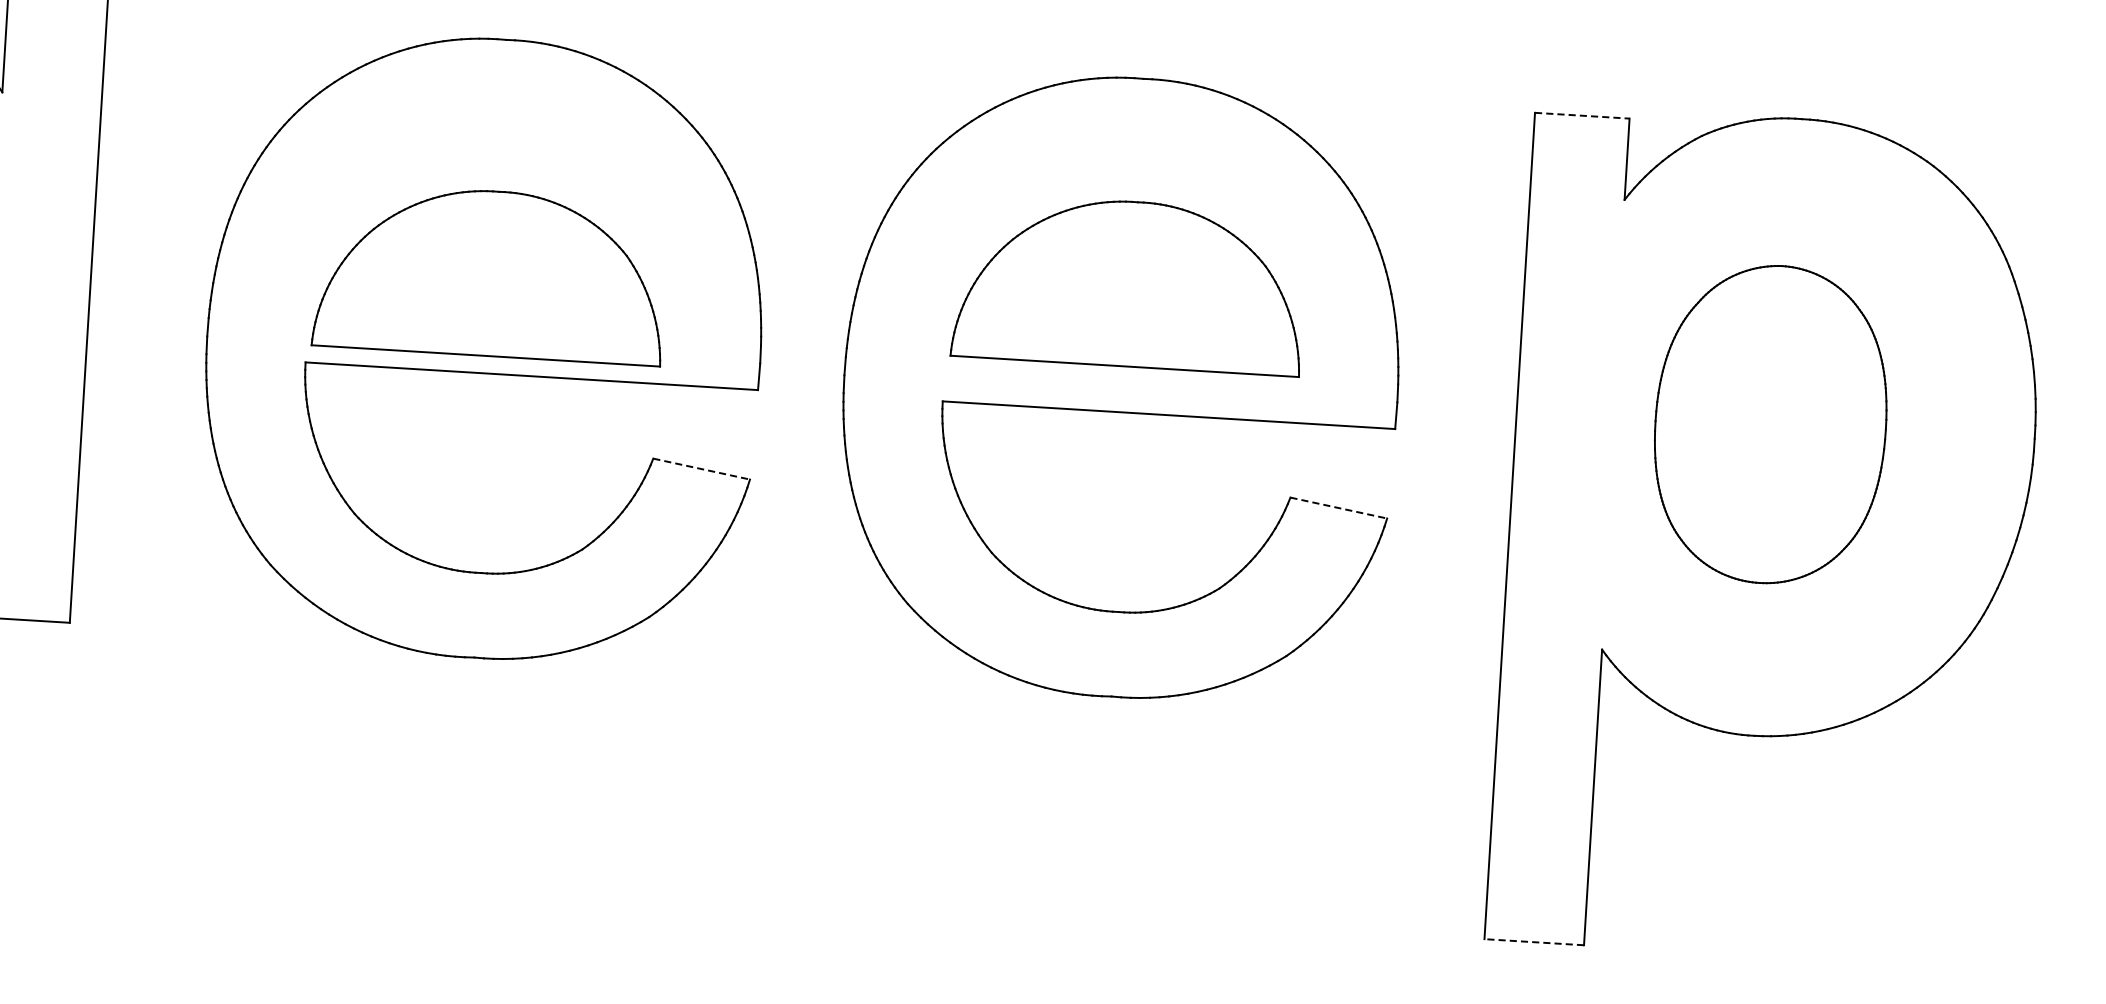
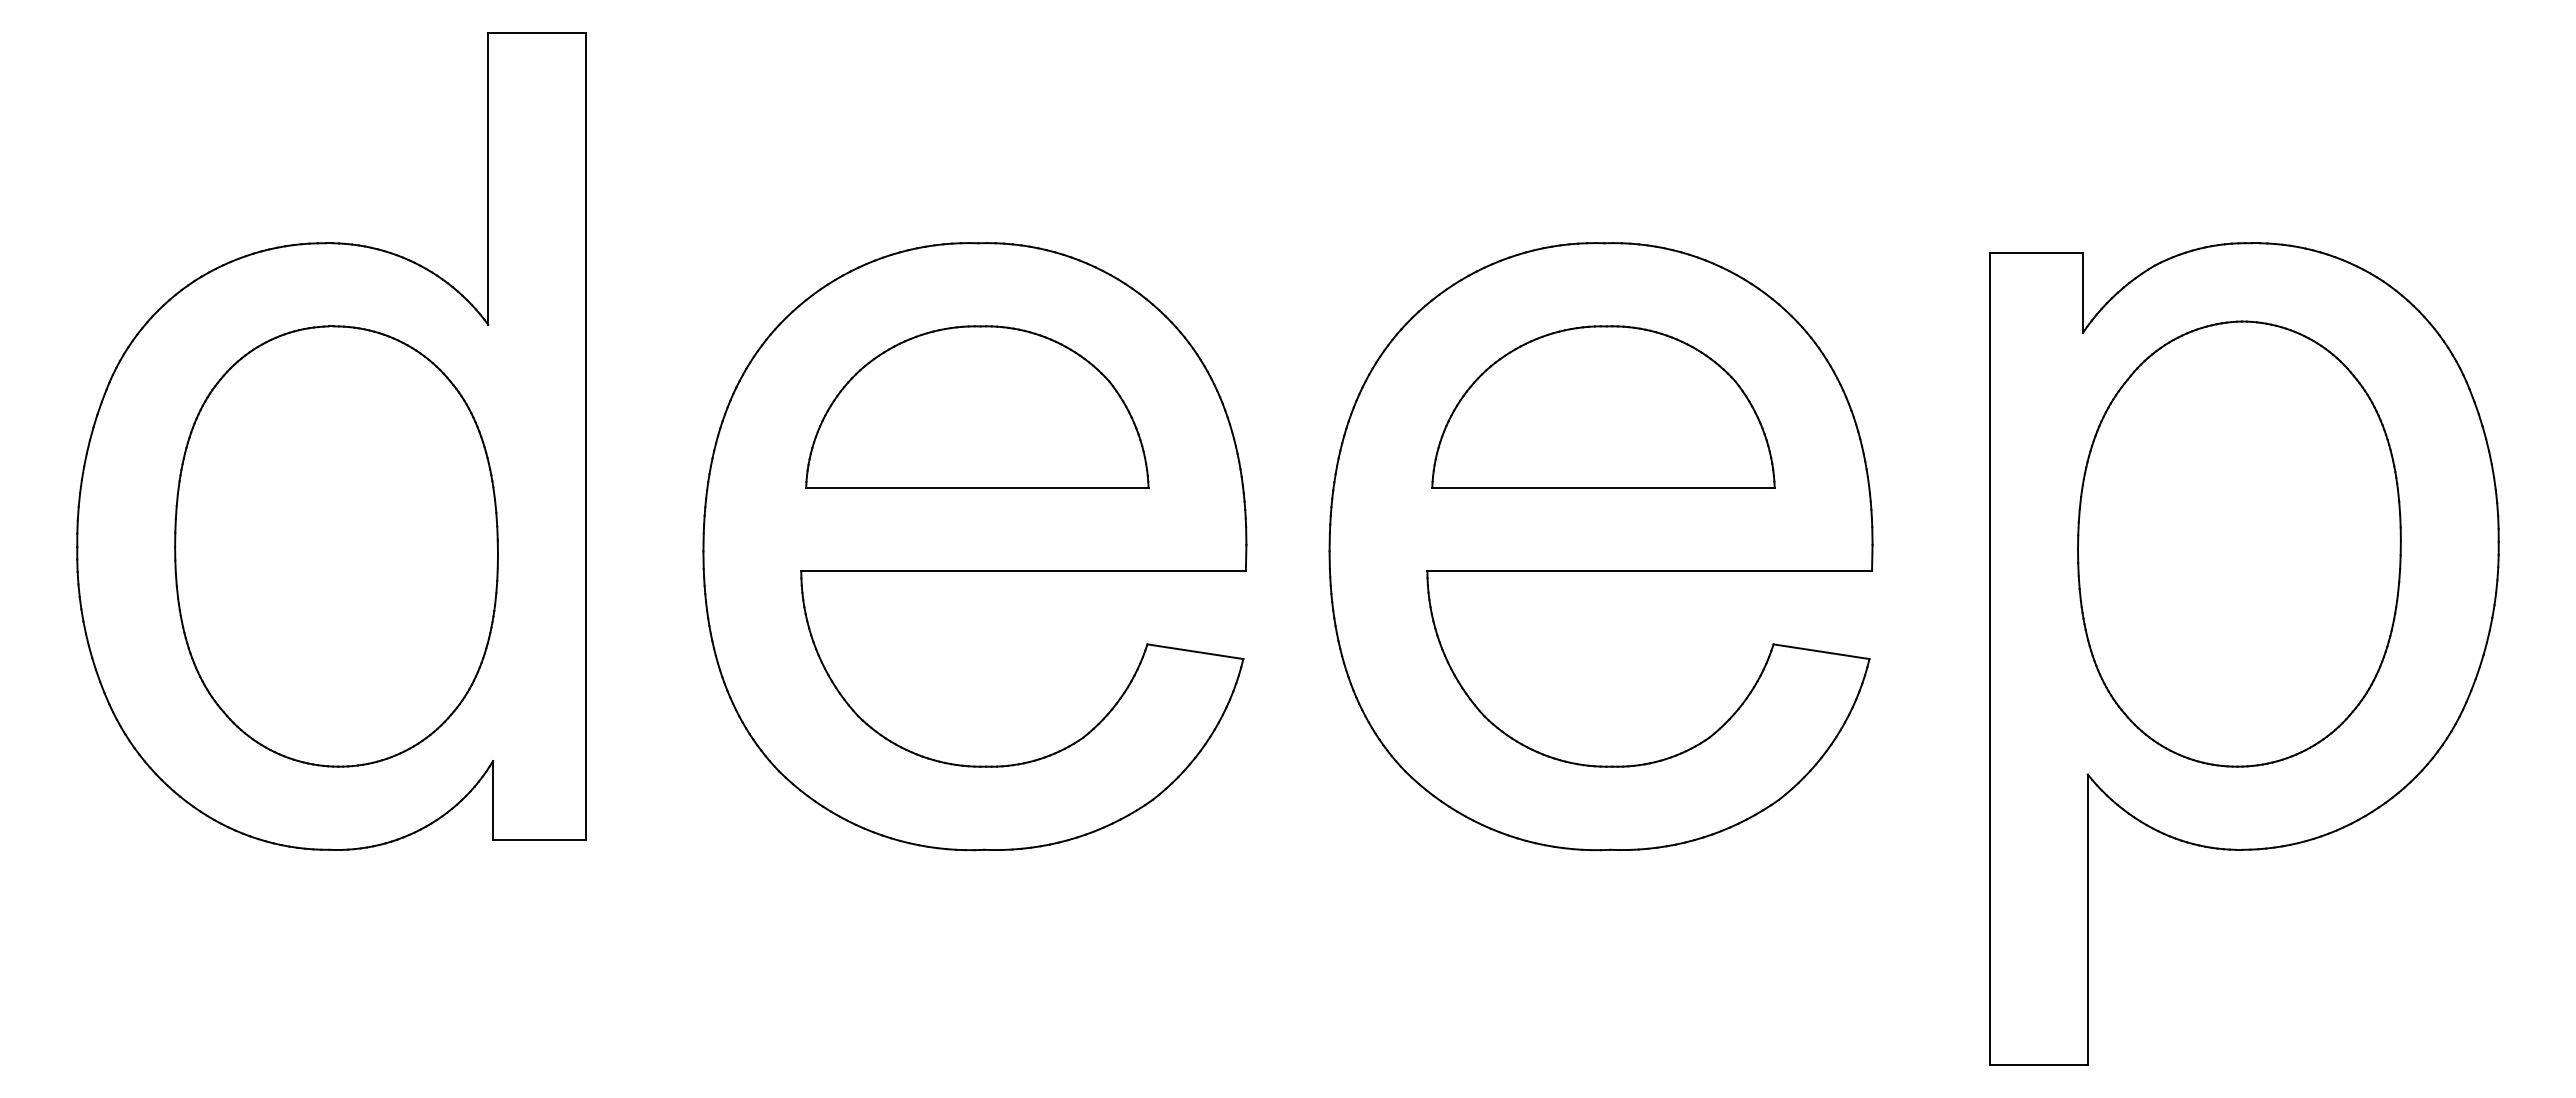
line: (1582, 116) -> (2036, 253), dashed -> solid
part: (491, 273) -> (977, 406), moved
part: (1129, 283) -> (1603, 406), moved
part: (1770, 423) -> (2239, 543), size x1.43
line: (701, 468) -> (1195, 651), dashed -> solid
line: (1338, 507) -> (1821, 651), dashed -> solid
line: (1533, 942) -> (2038, 1065), dashed -> solid

